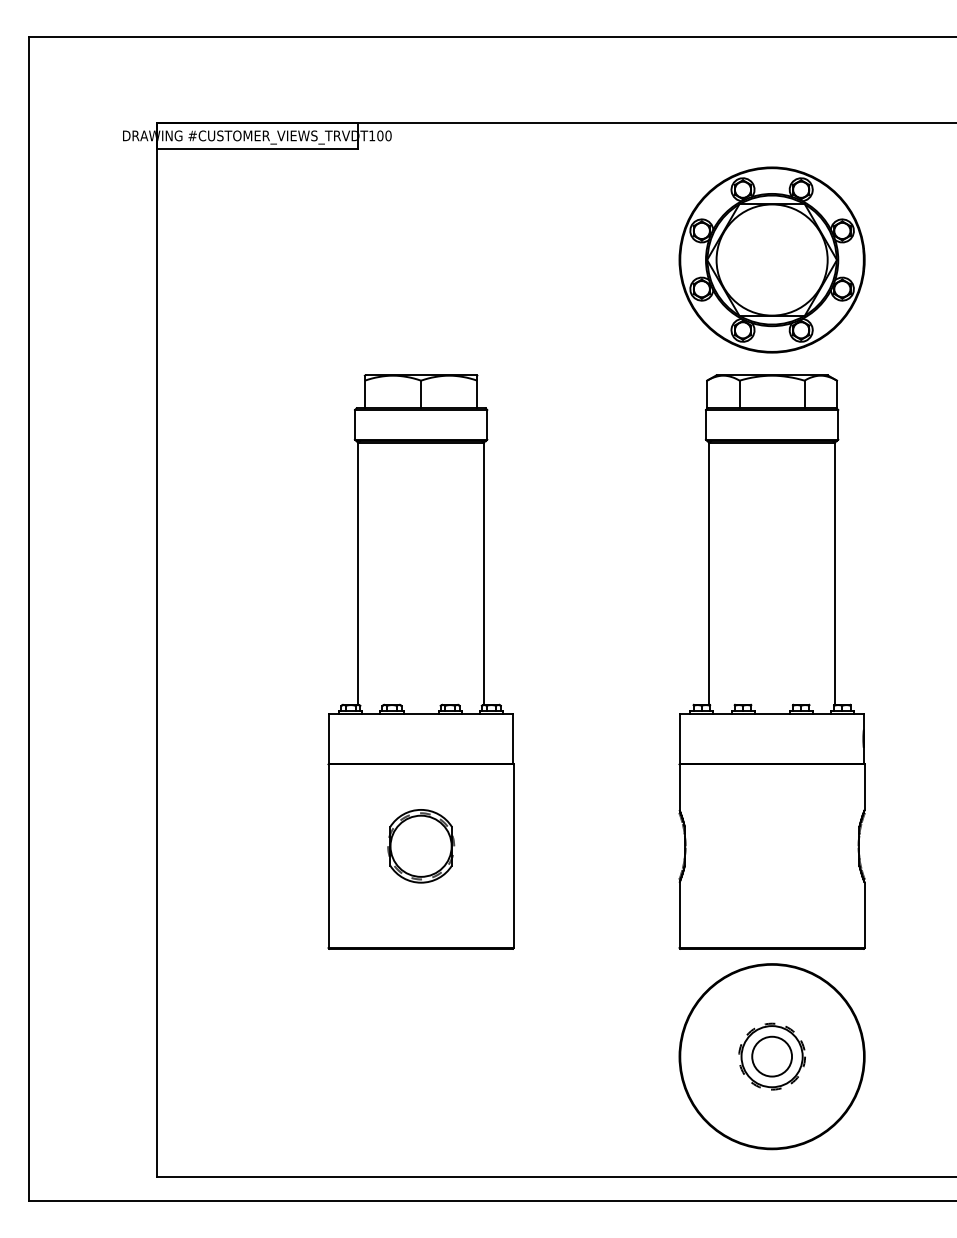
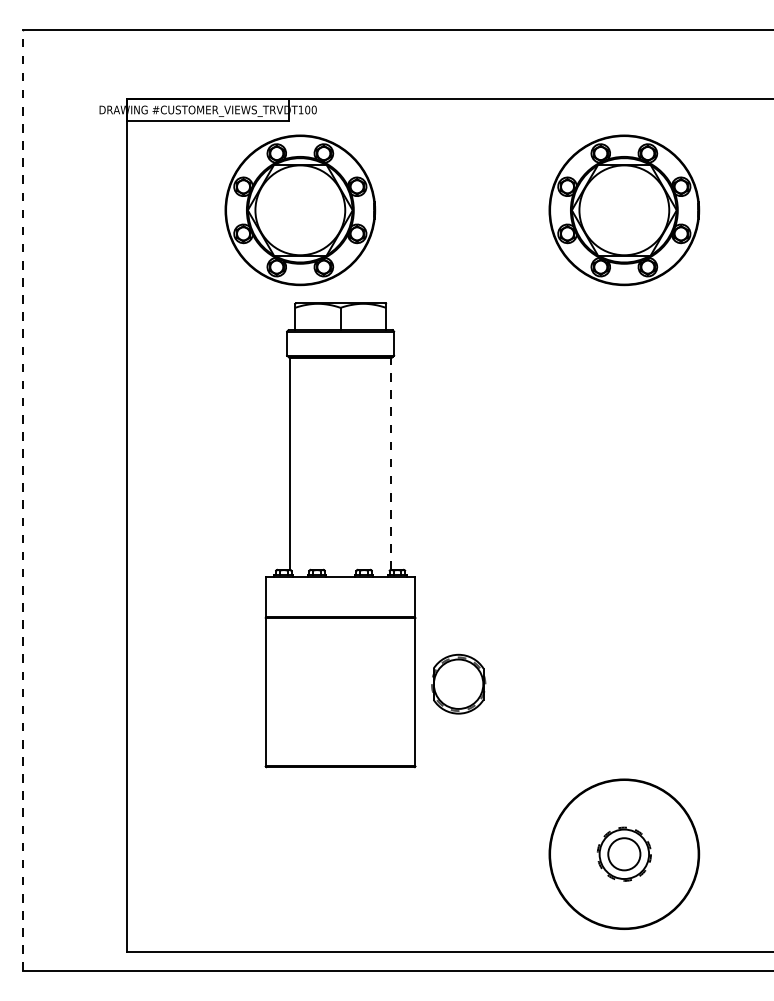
part: (371, 260) -> (300, 210), added
line: (484, 574) -> (391, 464), solid -> dashed
line: (28, 619) -> (23, 500), solid -> dashed
part: (772, 662) -> (624, 535), removed
part: (420, 845) -> (458, 683), moved

